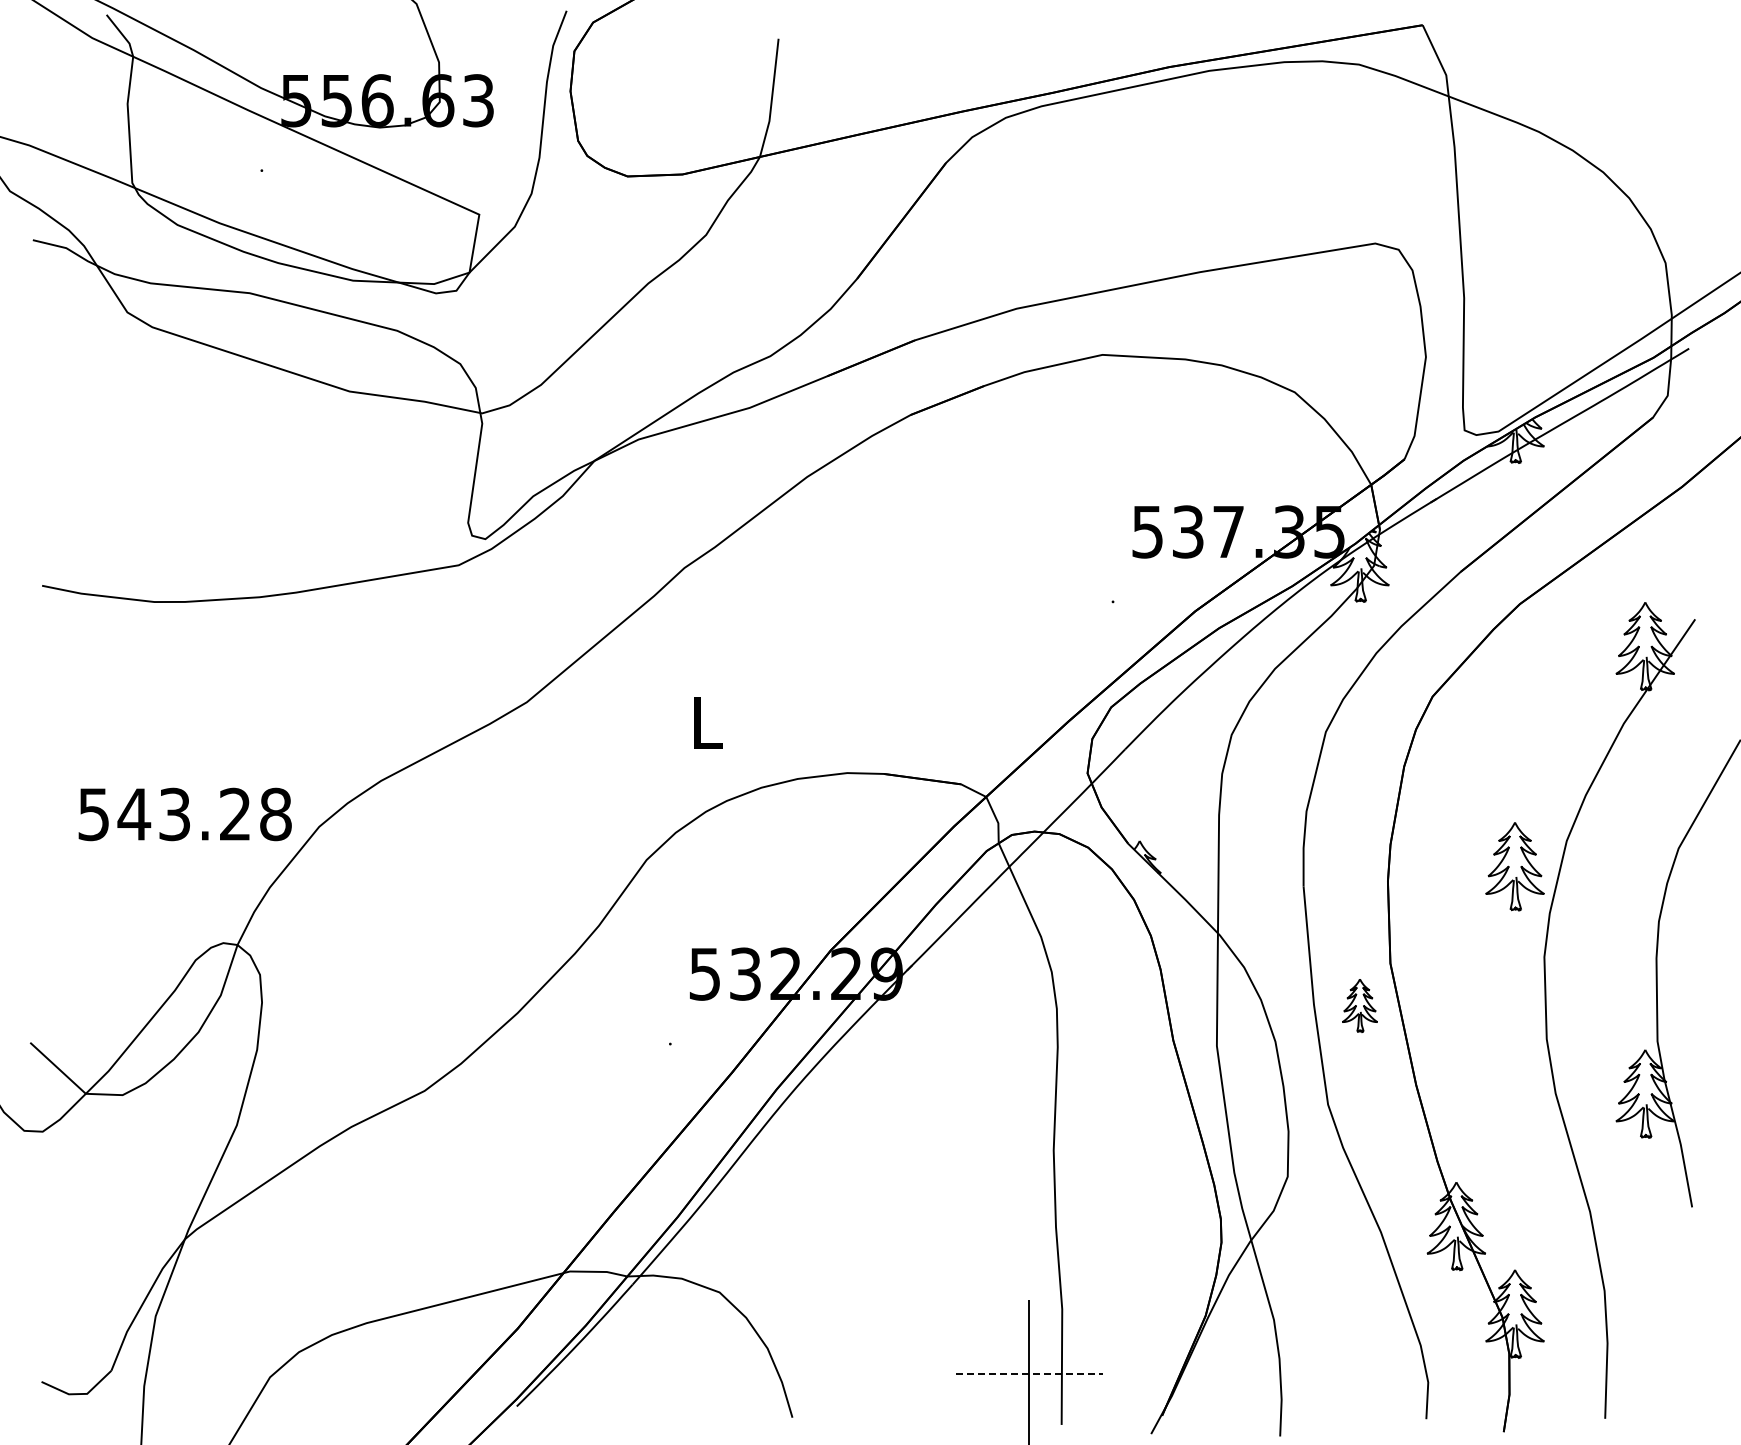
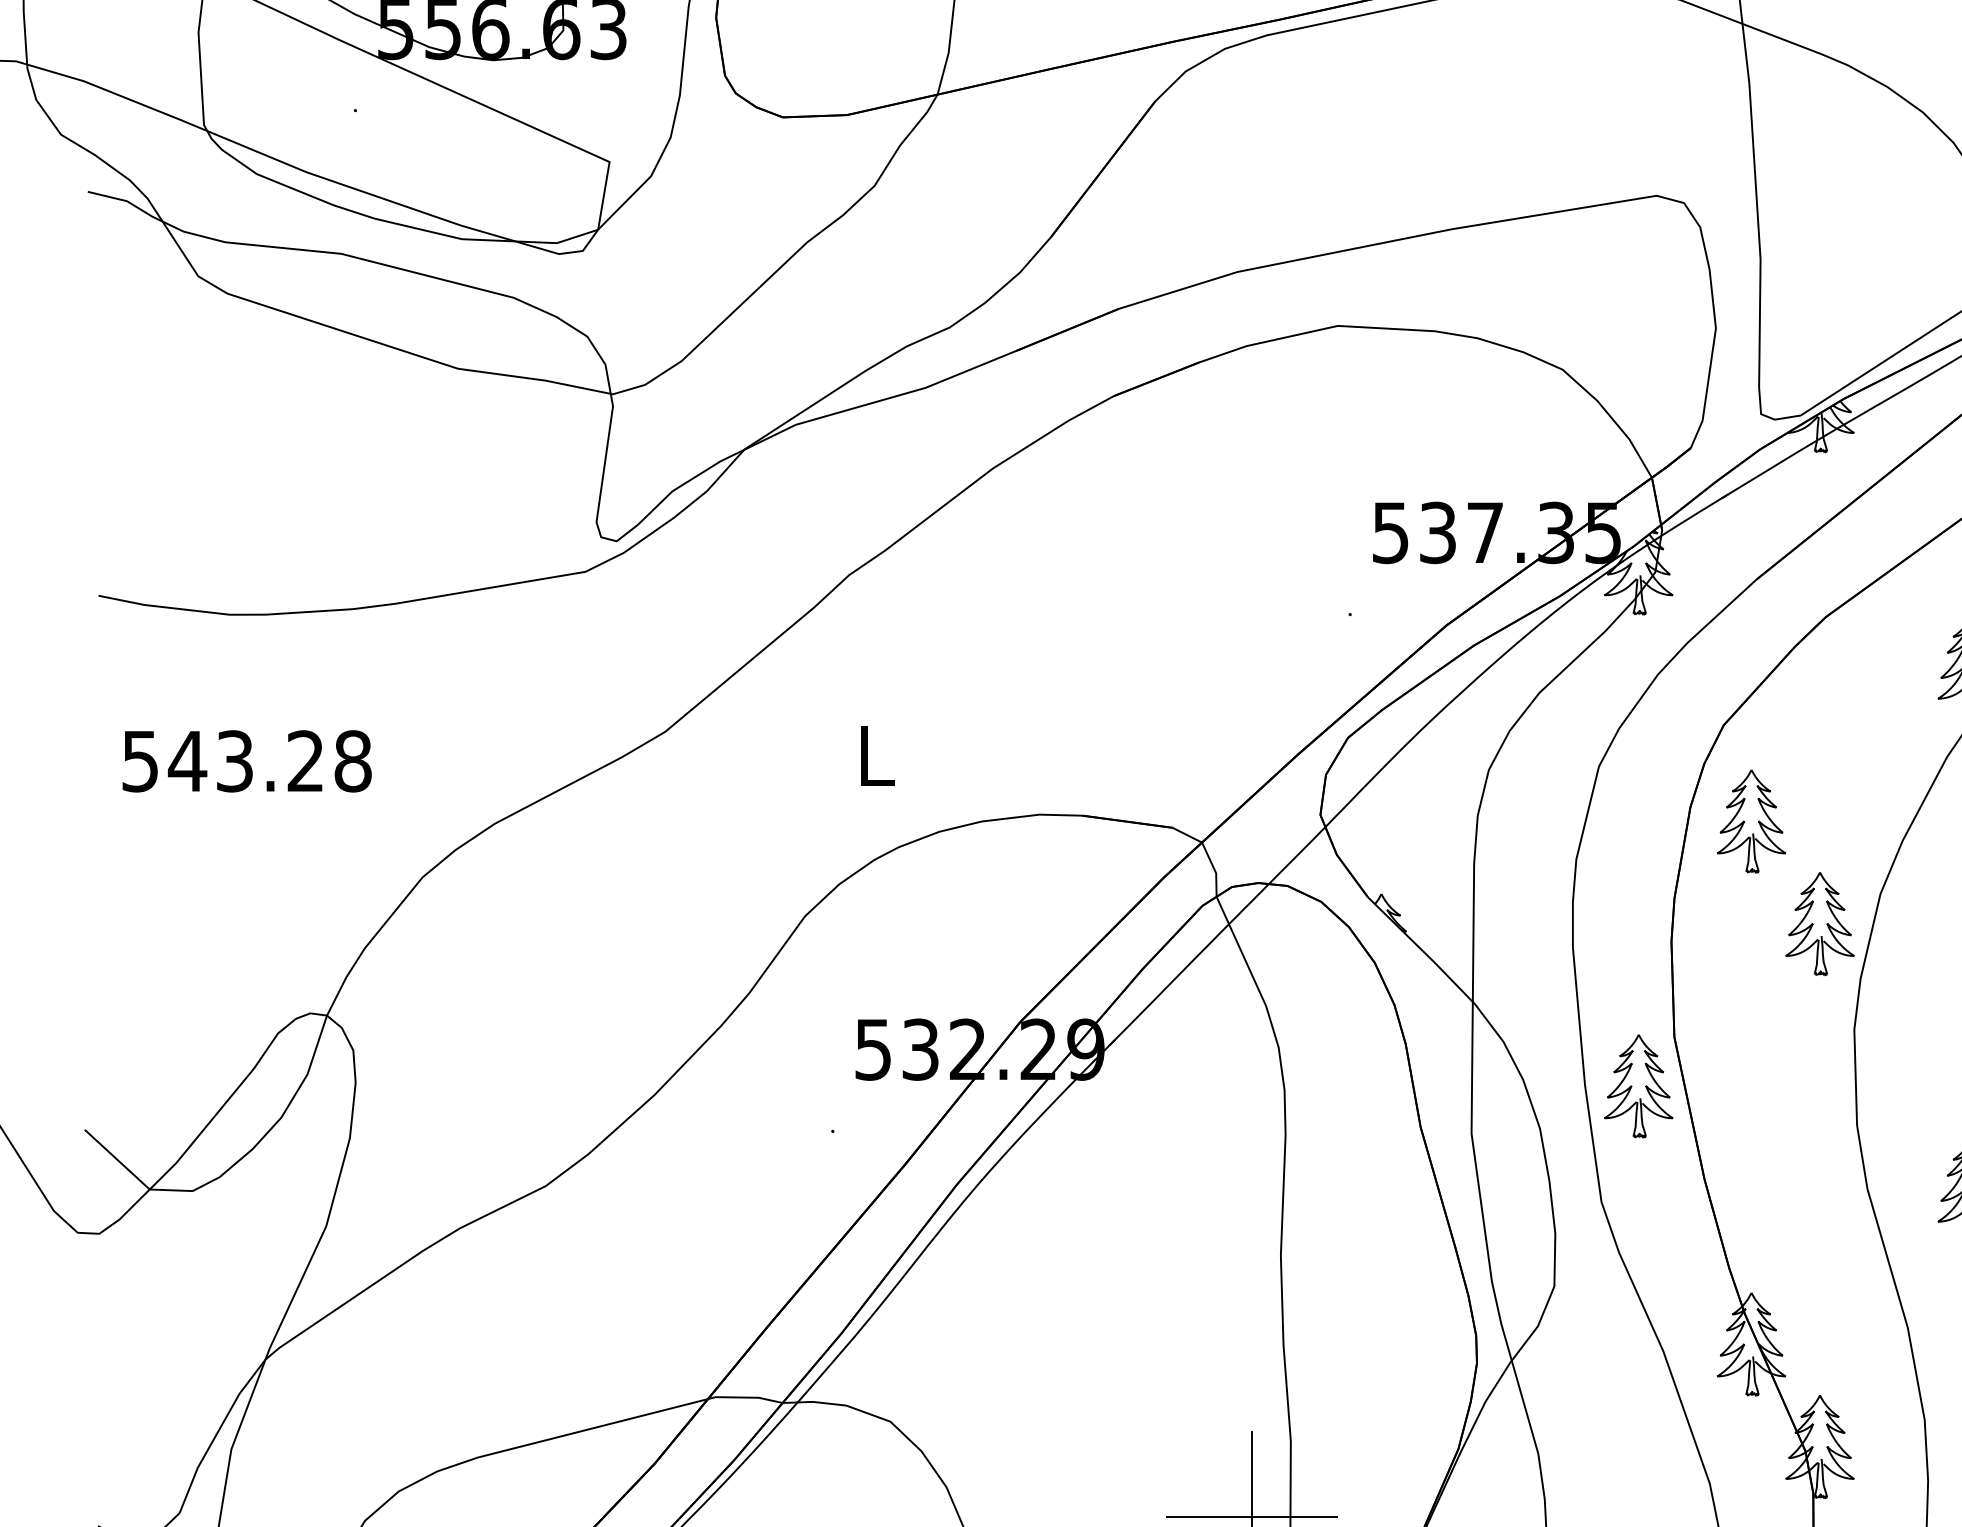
part: (1456, 778) -> (1751, 821), added
text: (184, 814) -> (246, 761), moved
part: (1359, 1005) -> (1638, 1086), size x1.67
line: (1029, 1374) -> (1252, 1517), dashed -> solid

